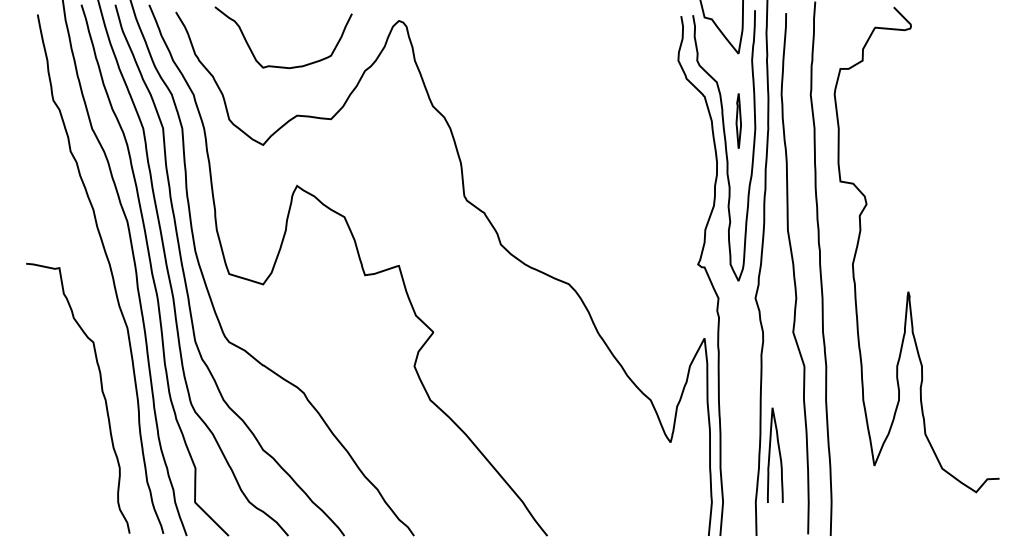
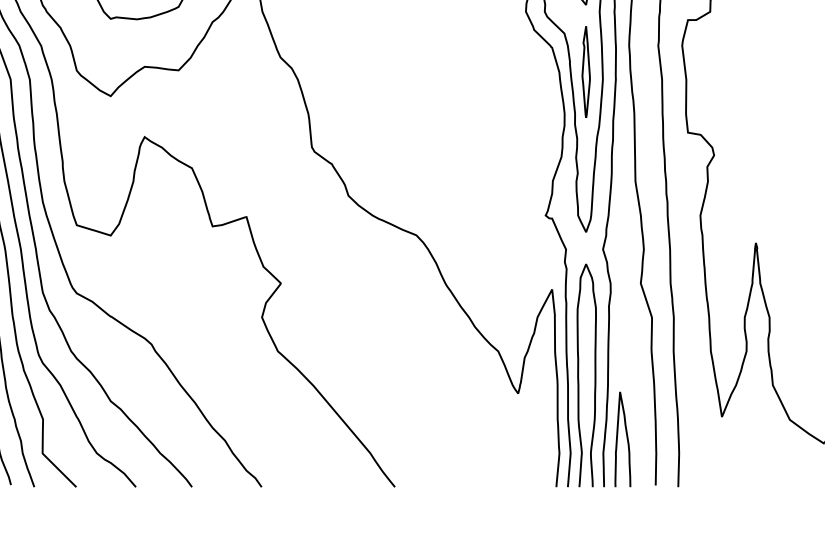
part: (738, 120) -> (586, 71), size x1.67
curve: (731, 423) -> (579, 374), added
curve: (778, 452) -> (626, 436), moved

